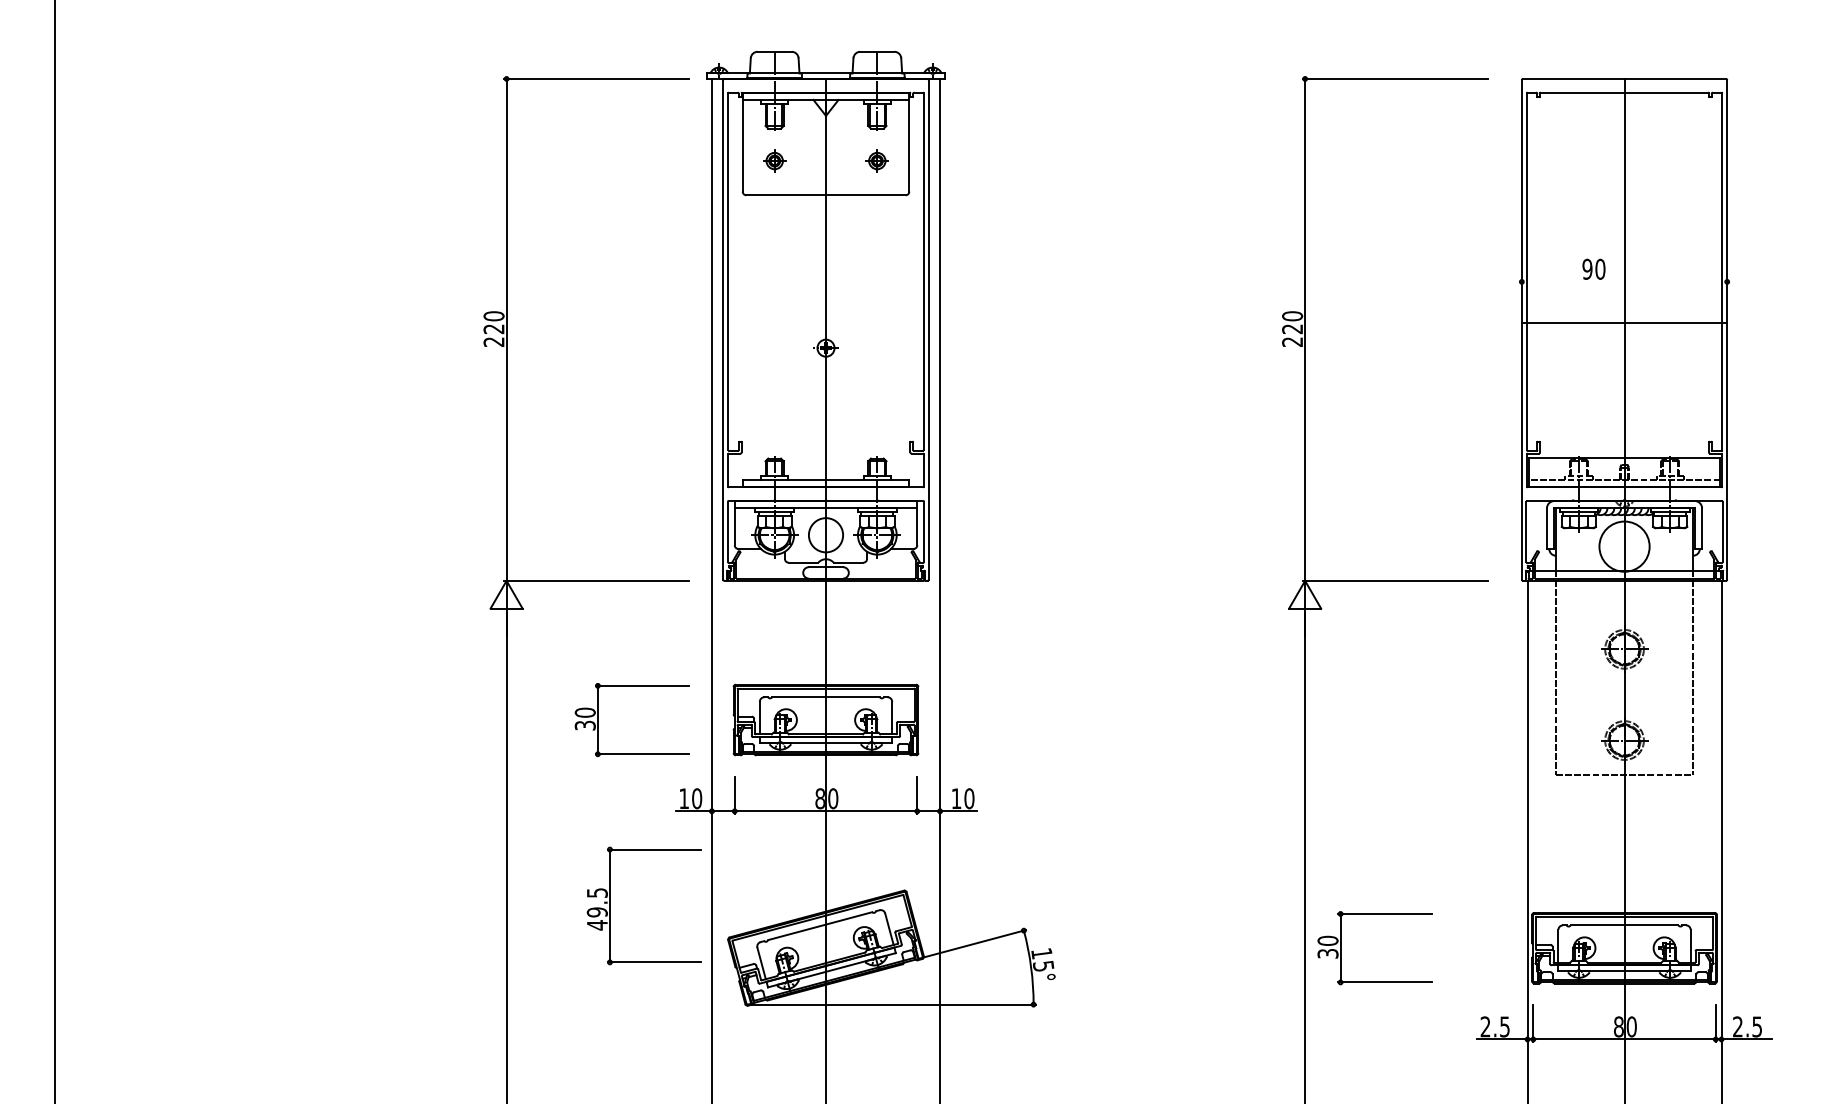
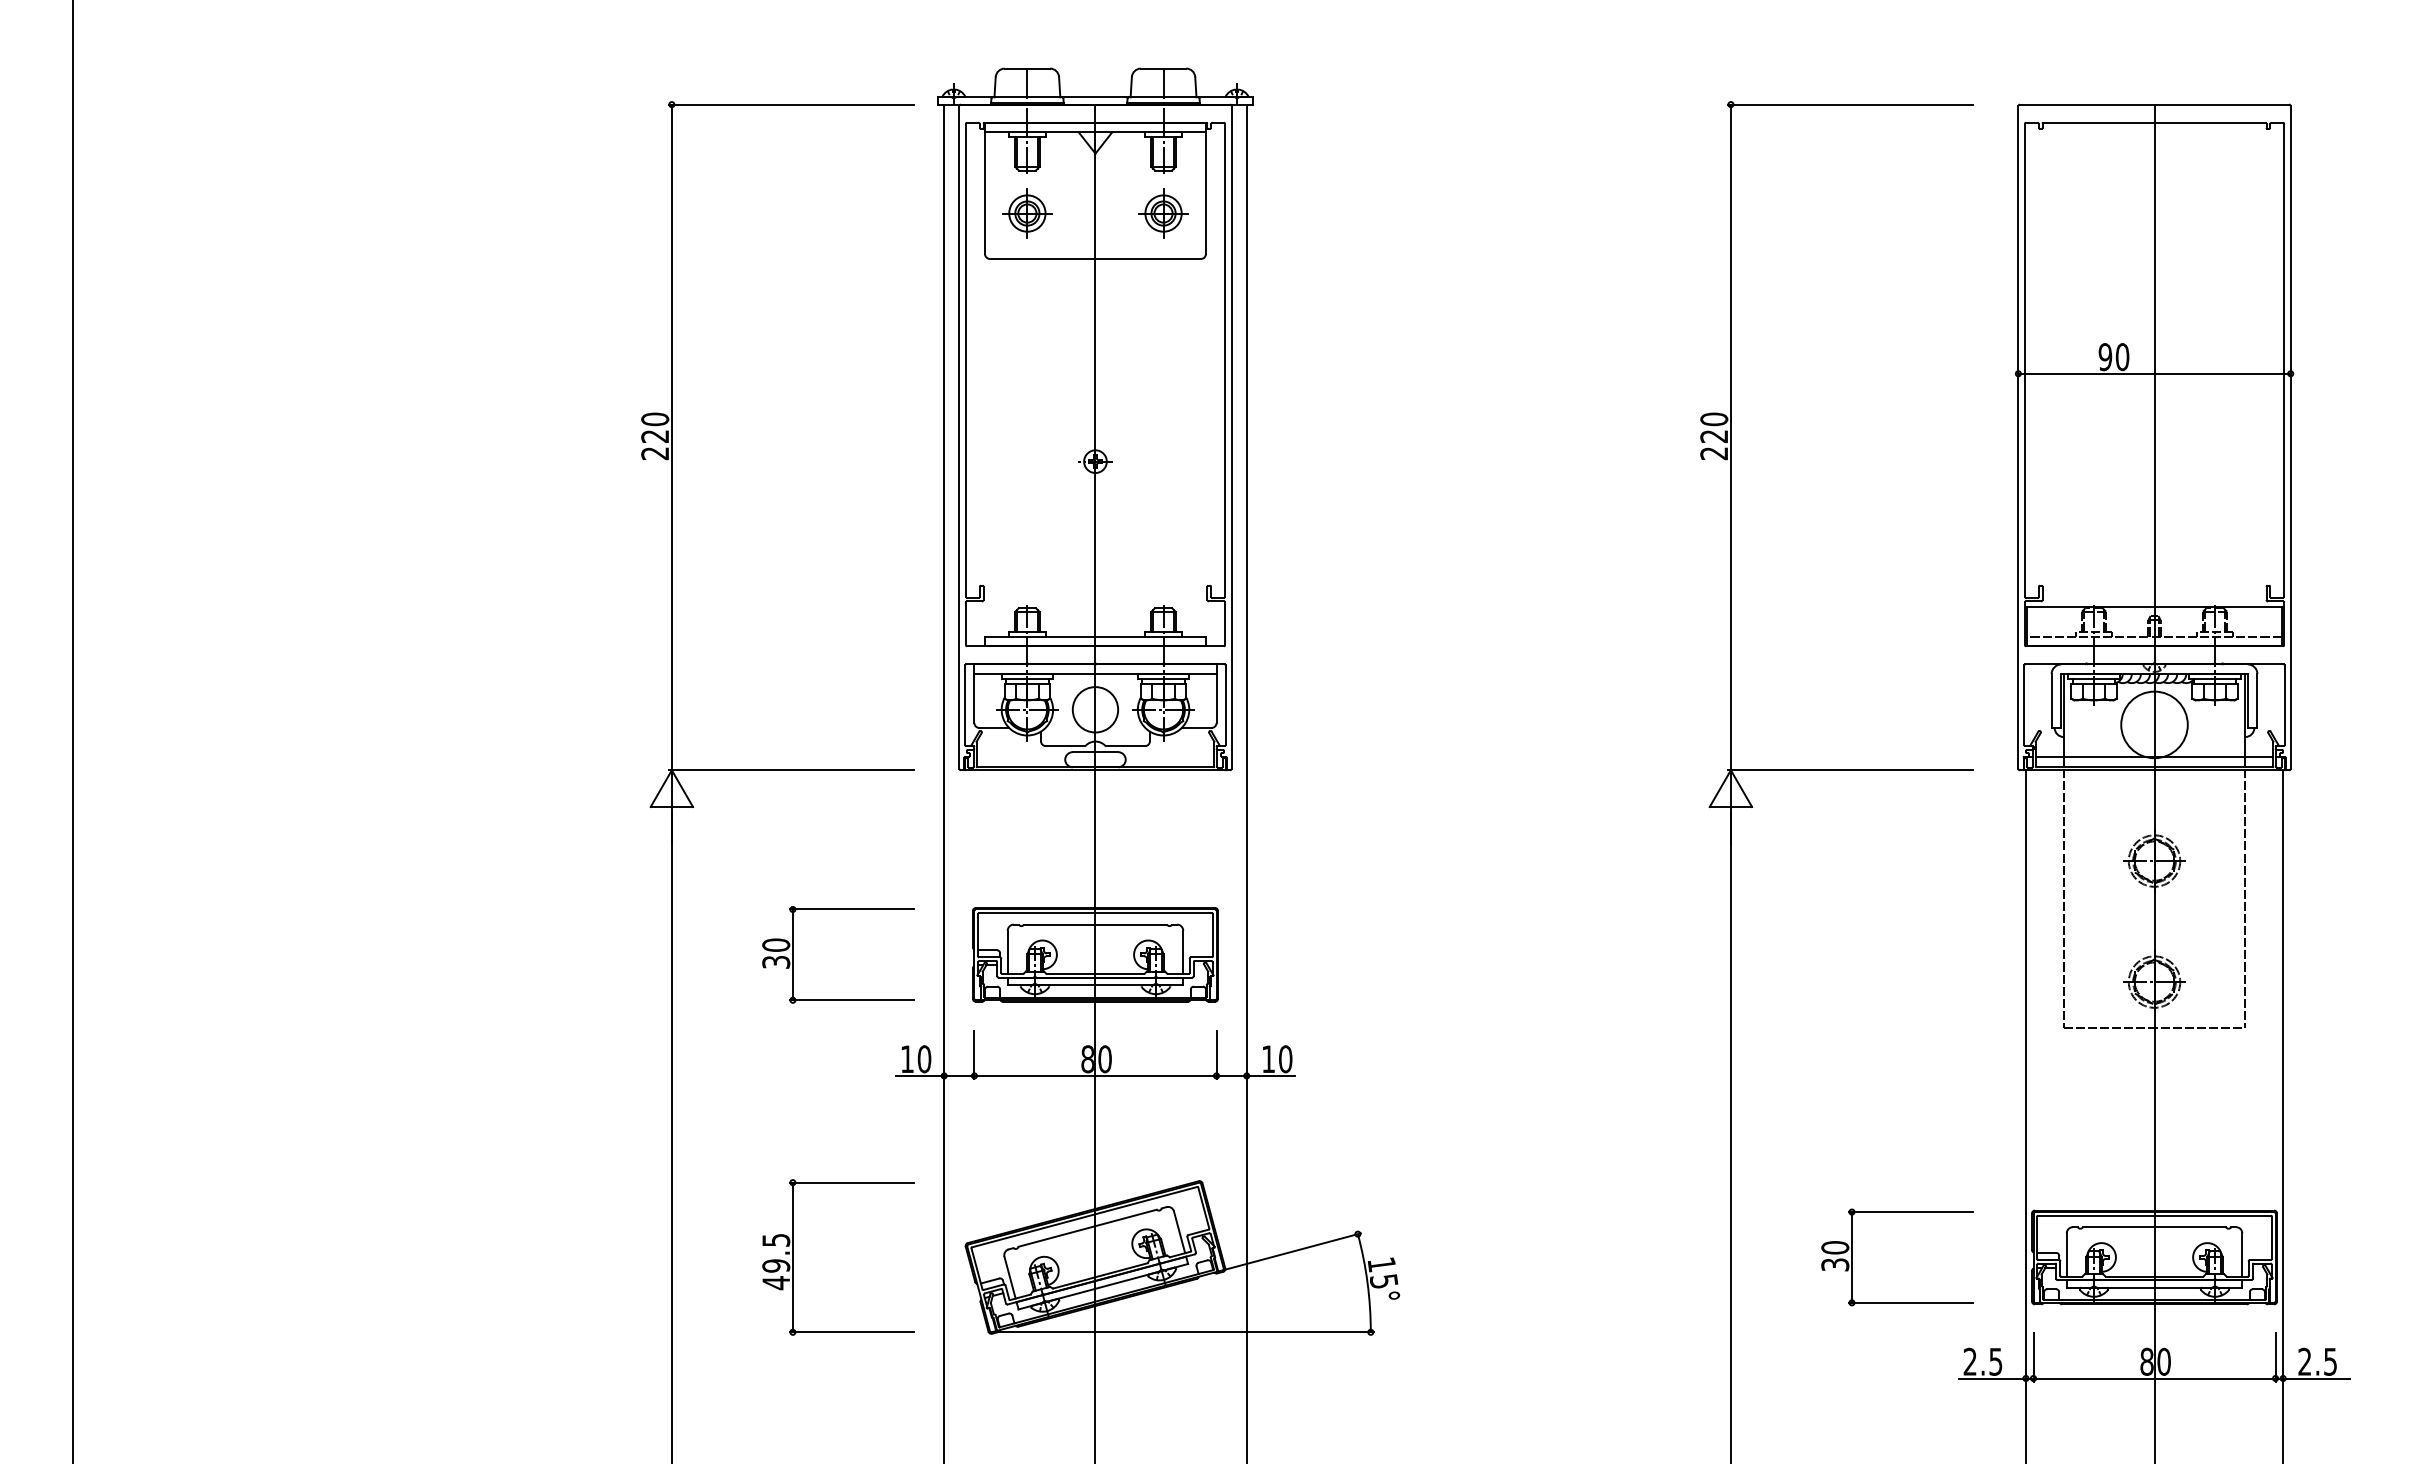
part: (774, 161) -> (1027, 213), size x1.67
part: (877, 161) -> (1163, 213), size x1.67
line: (1624, 322) -> (2154, 373), moved
part: (610, 906) -> (793, 1257), moved
part: (1374, 914) -> (1897, 1212), moved

